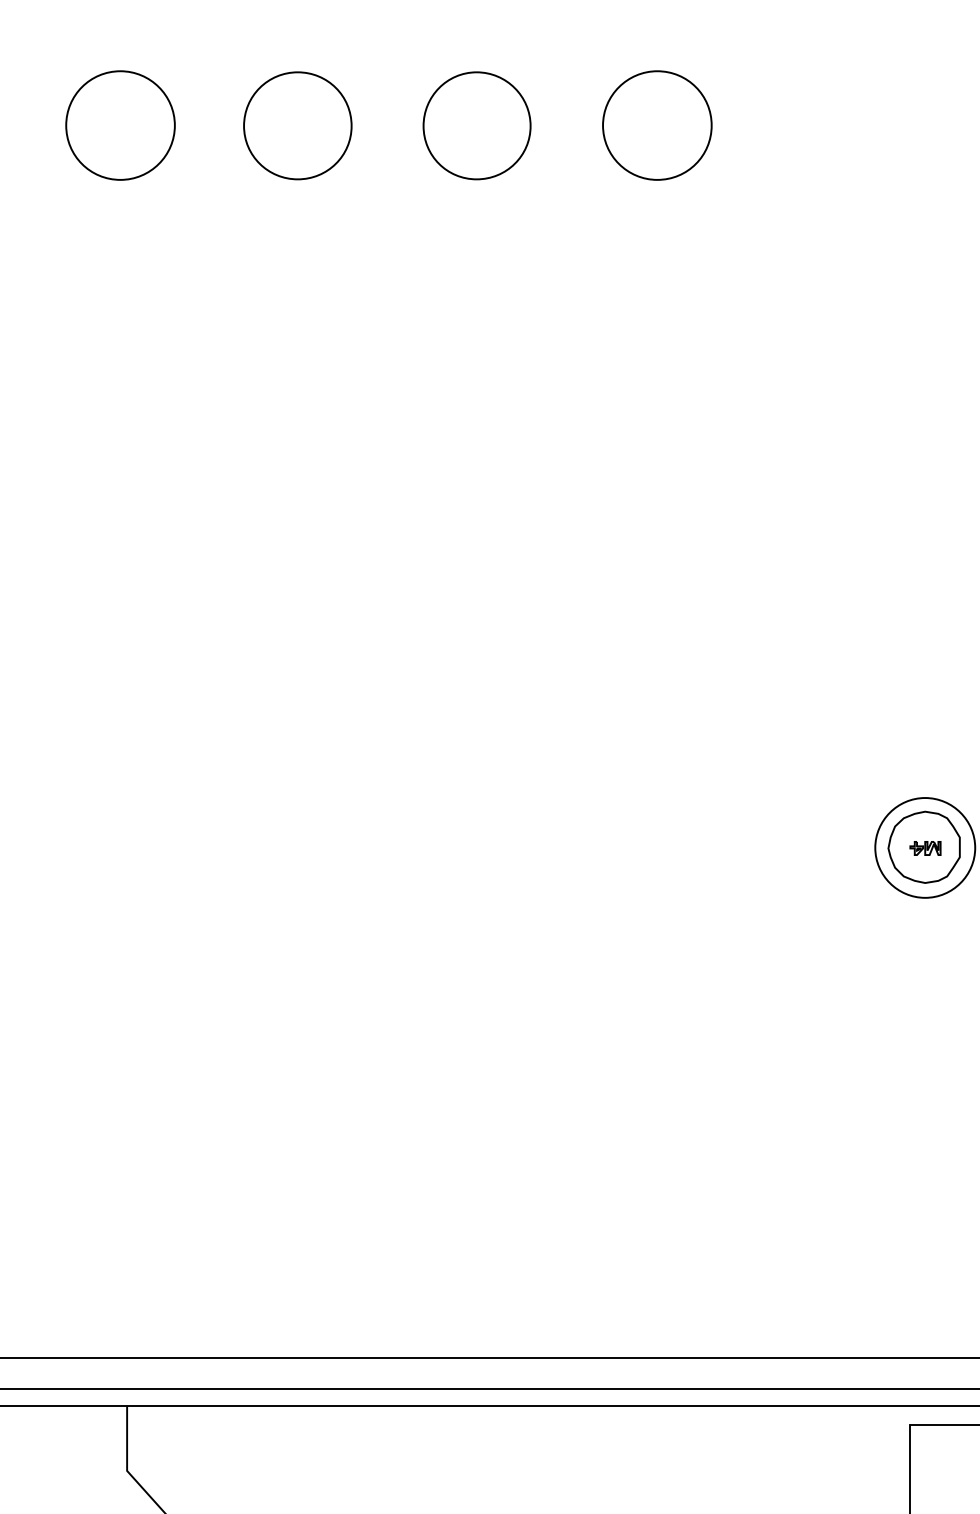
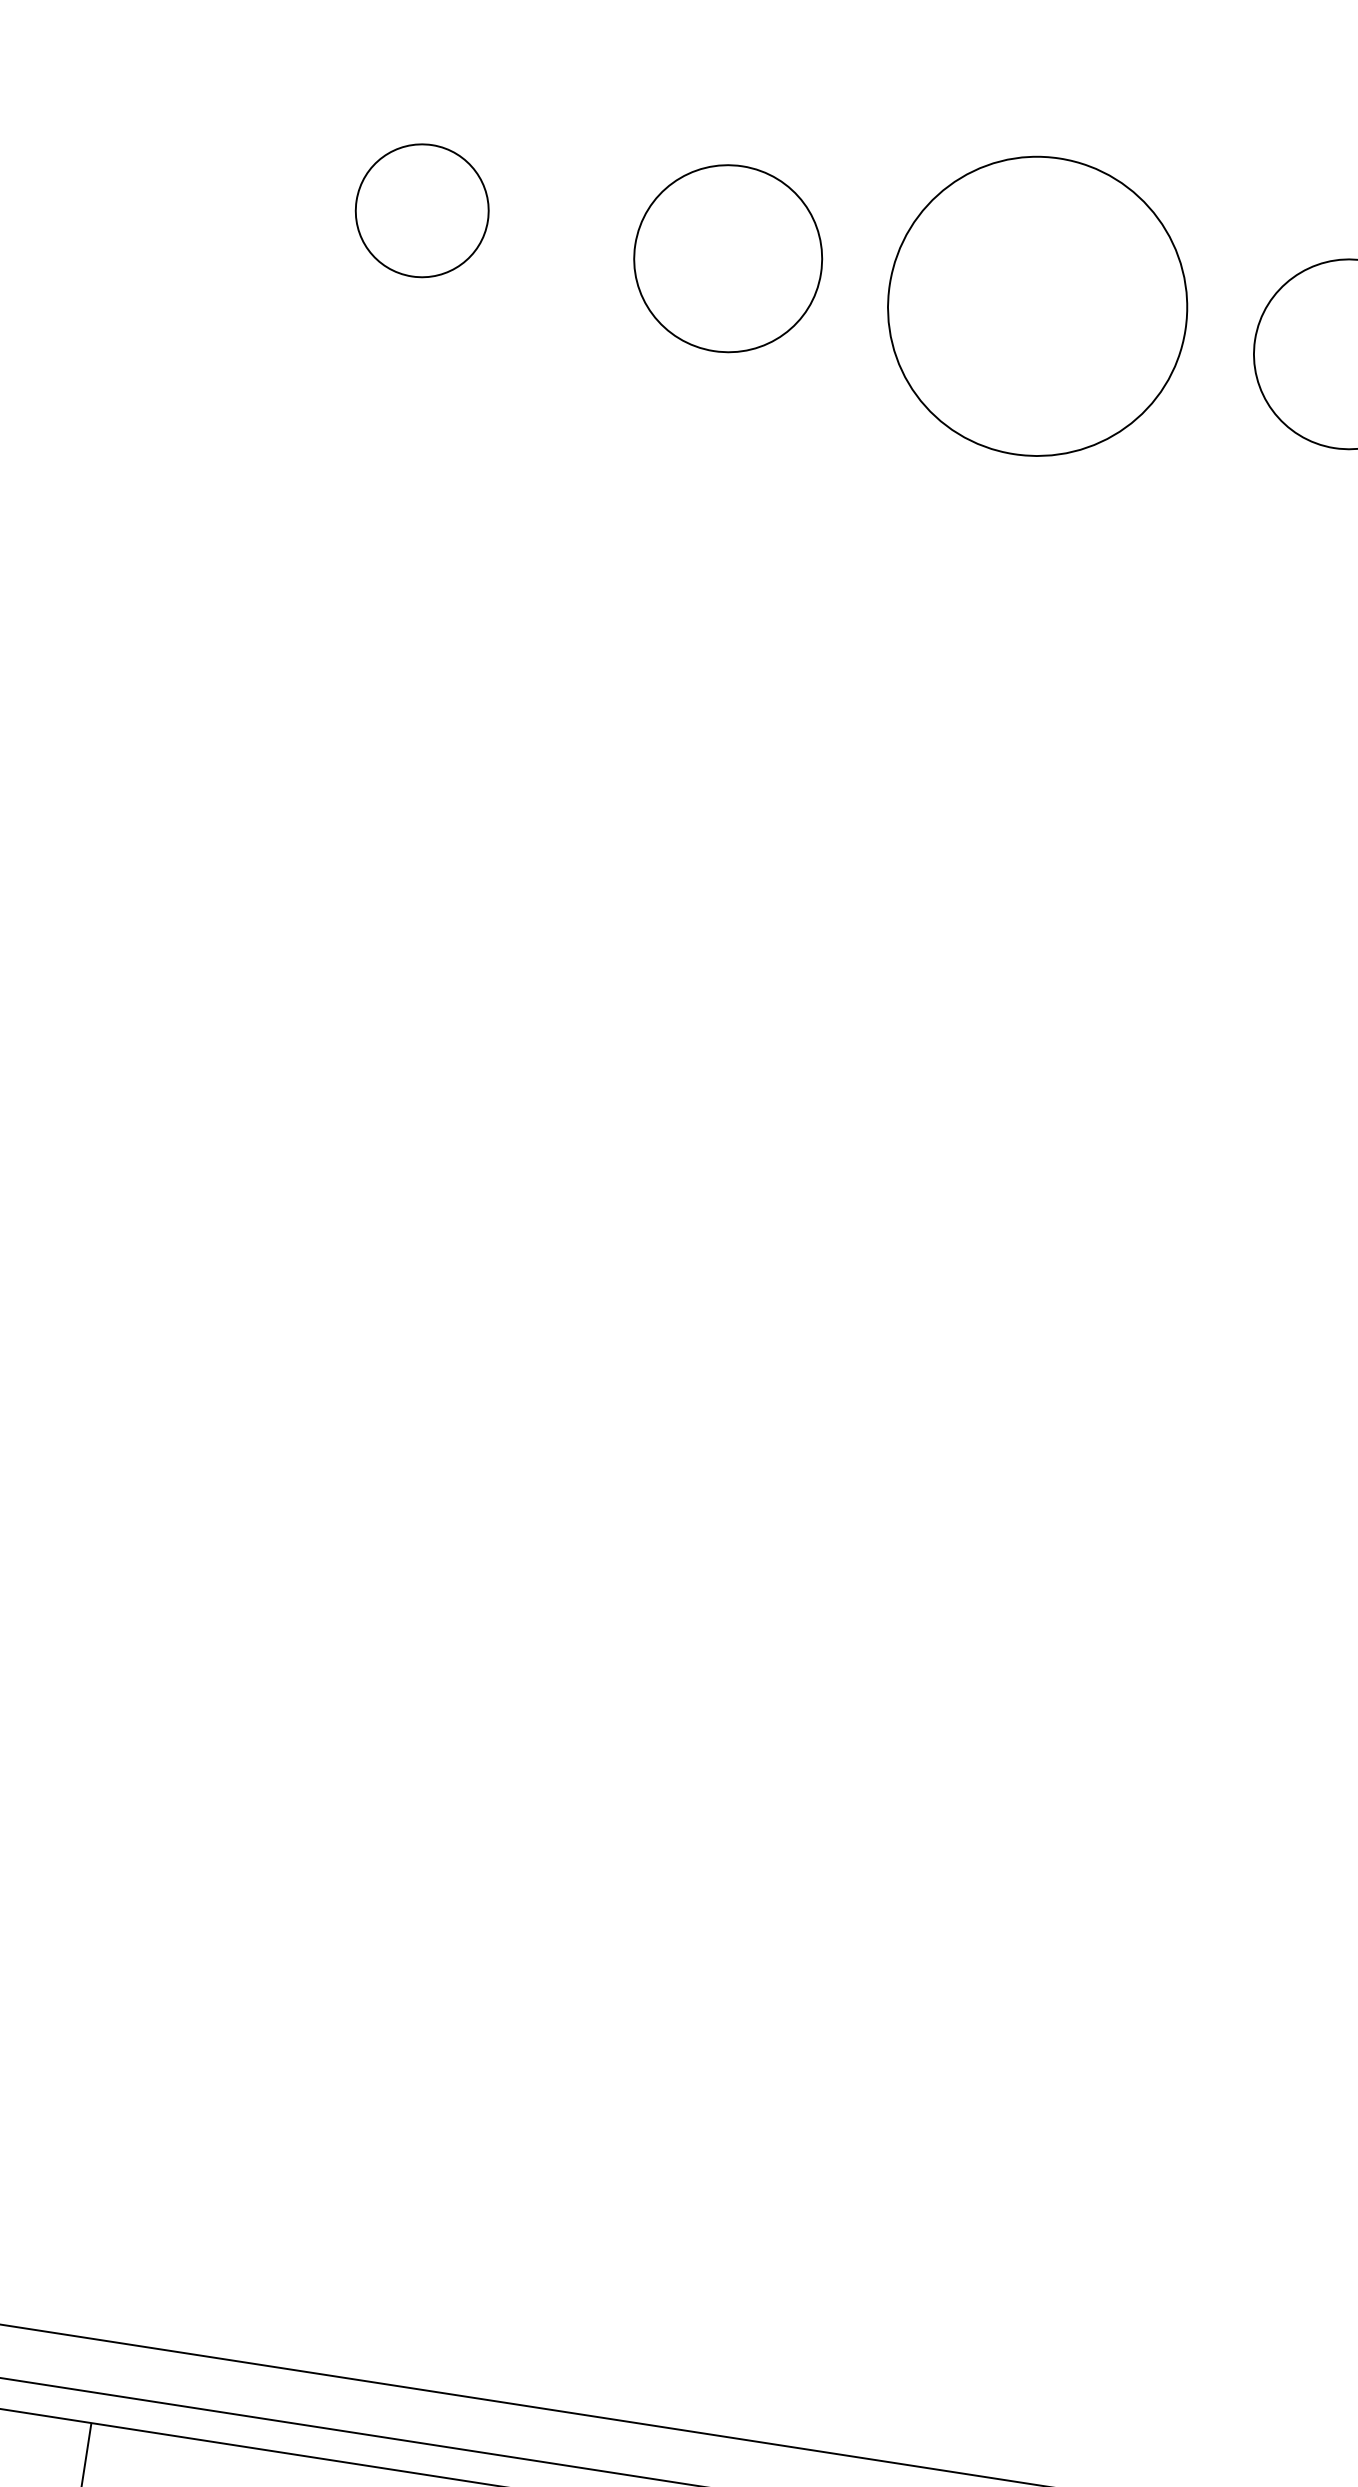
part: (120, 125) -> (422, 210), size x0.7
part: (476, 125) -> (1036, 305), size x1.6

